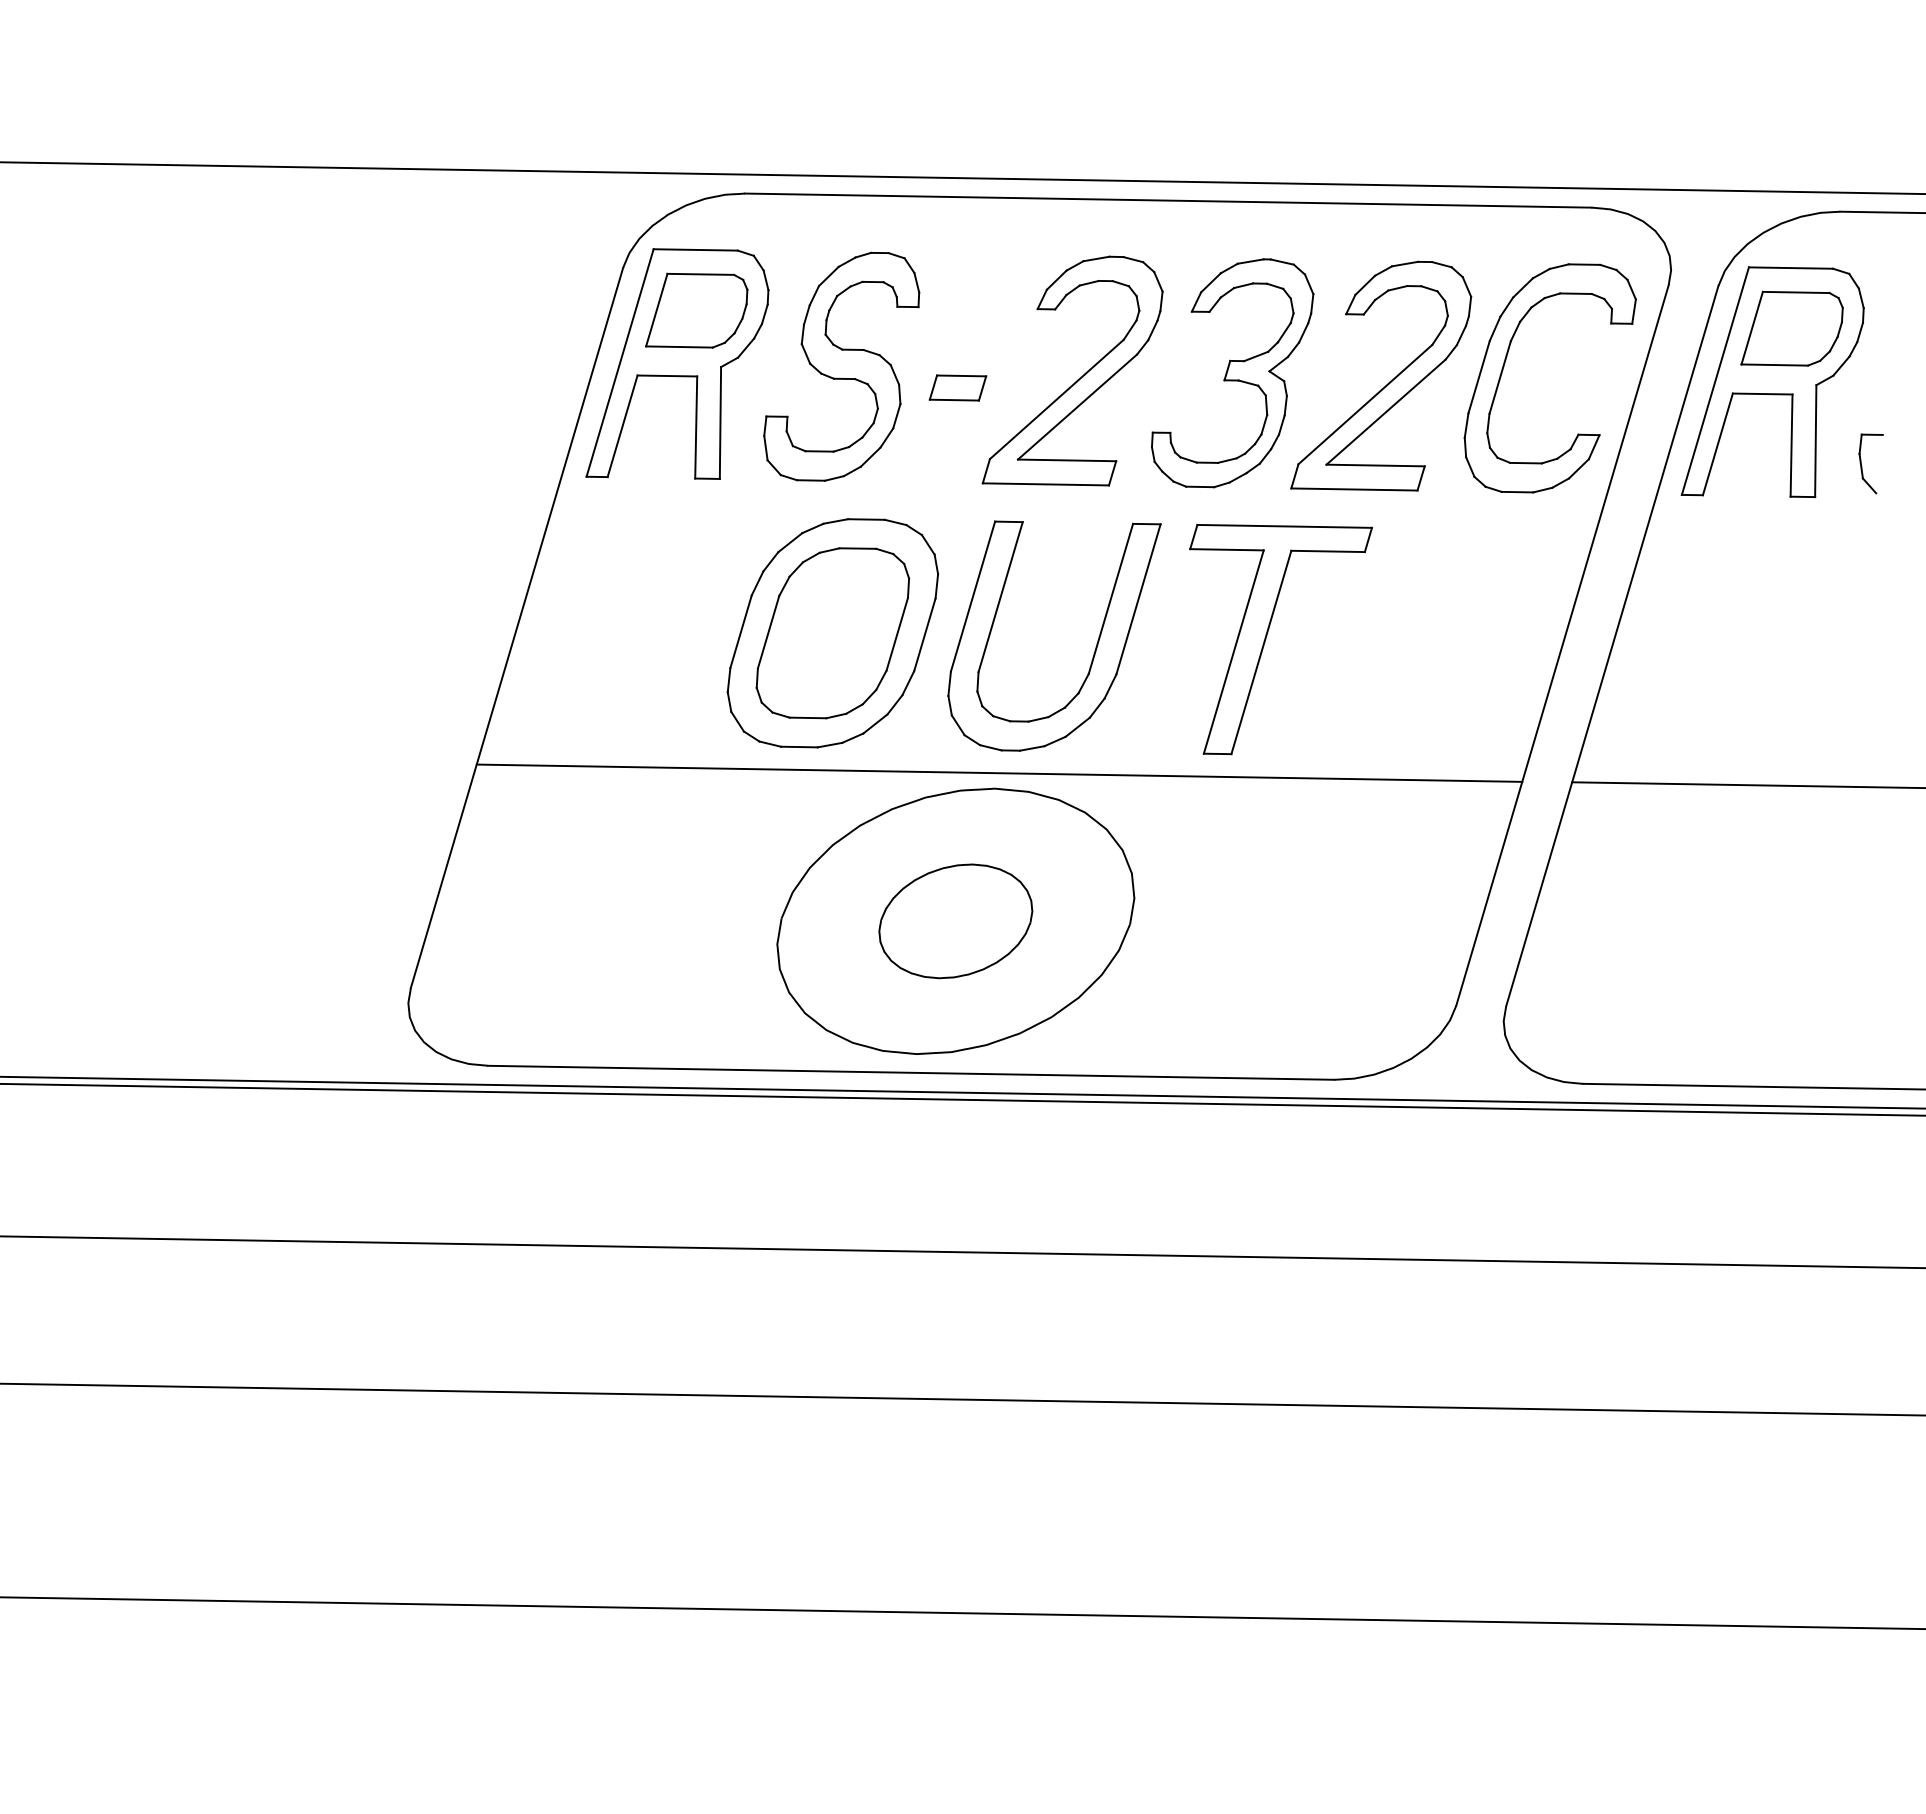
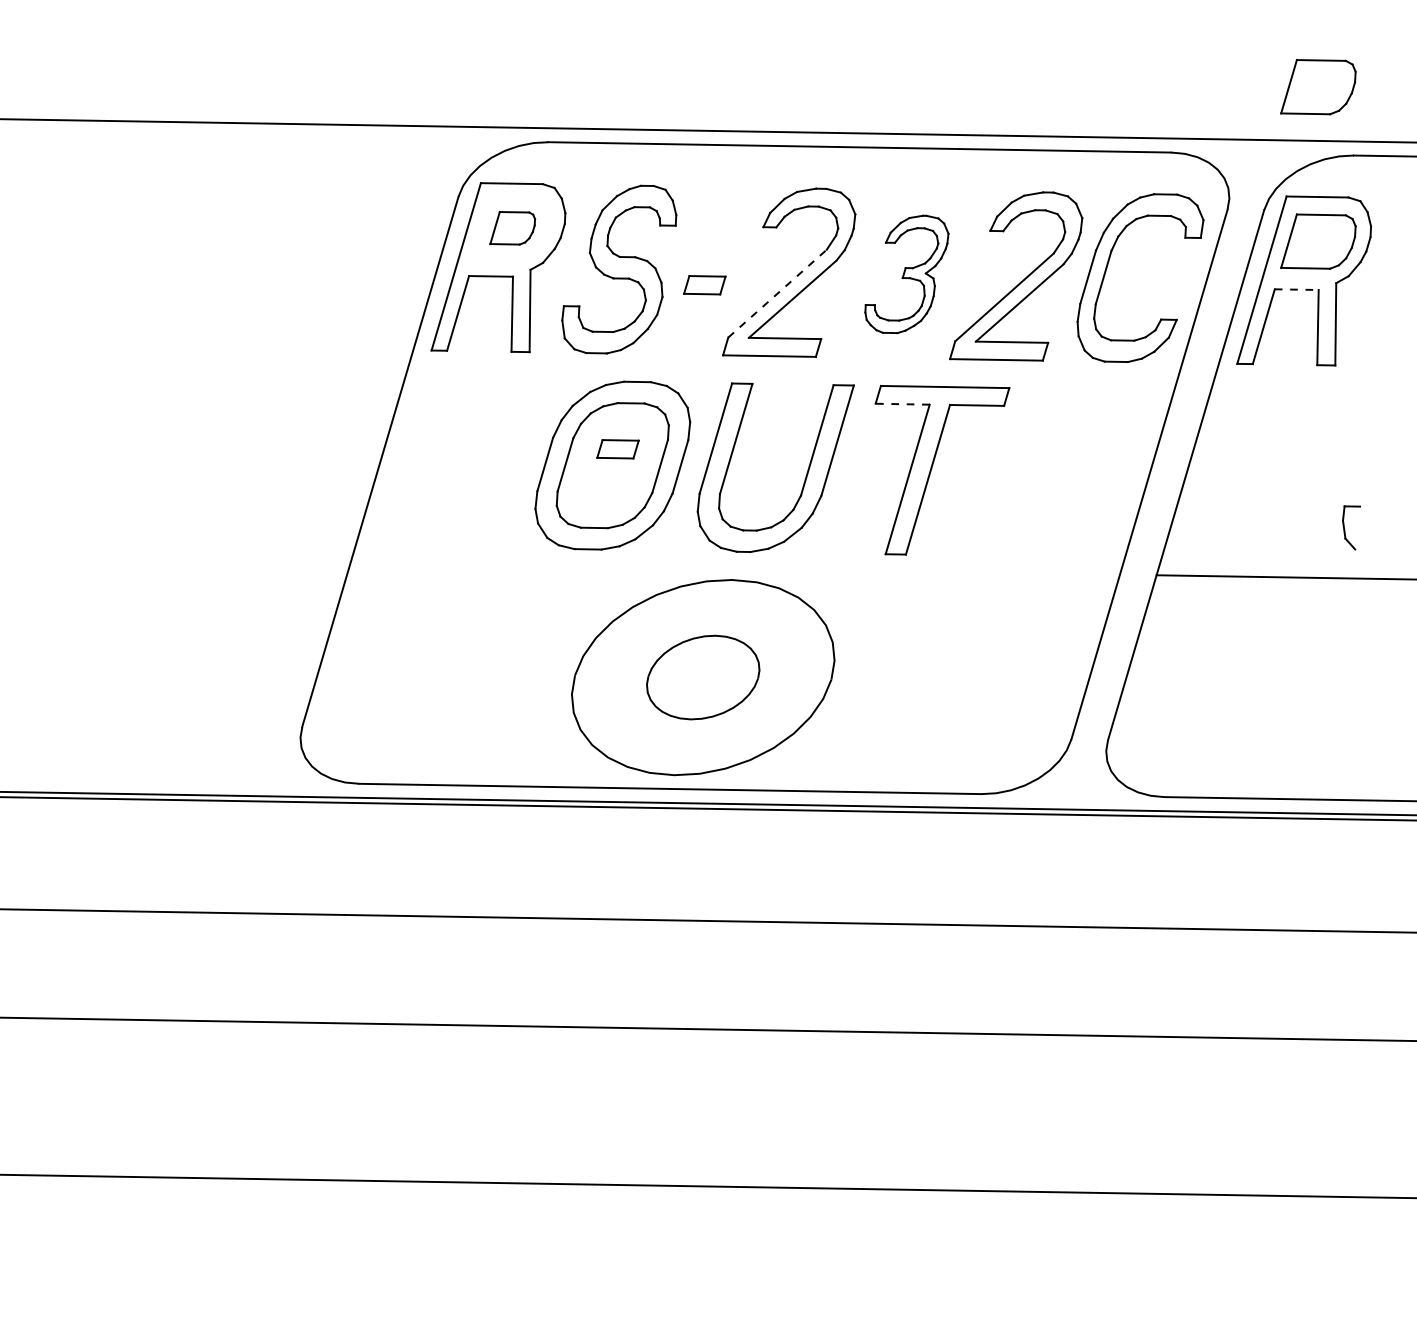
part: (1791, 118) -> (1317, 86), added
part: (696, 310) -> (512, 228), size x0.6
part: (1232, 373) -> (906, 274), size x0.7
line: (1762, 394) -> (1296, 290), solid -> dashed
line: (1056, 399) -> (777, 293), solid -> dashed
part: (1862, 466) -> (1345, 529), moved
line: (1226, 549) -> (902, 404), solid -> dashed
part: (839, 610) -> (617, 448), added
line: (999, 772) -> (735, 568), removed

